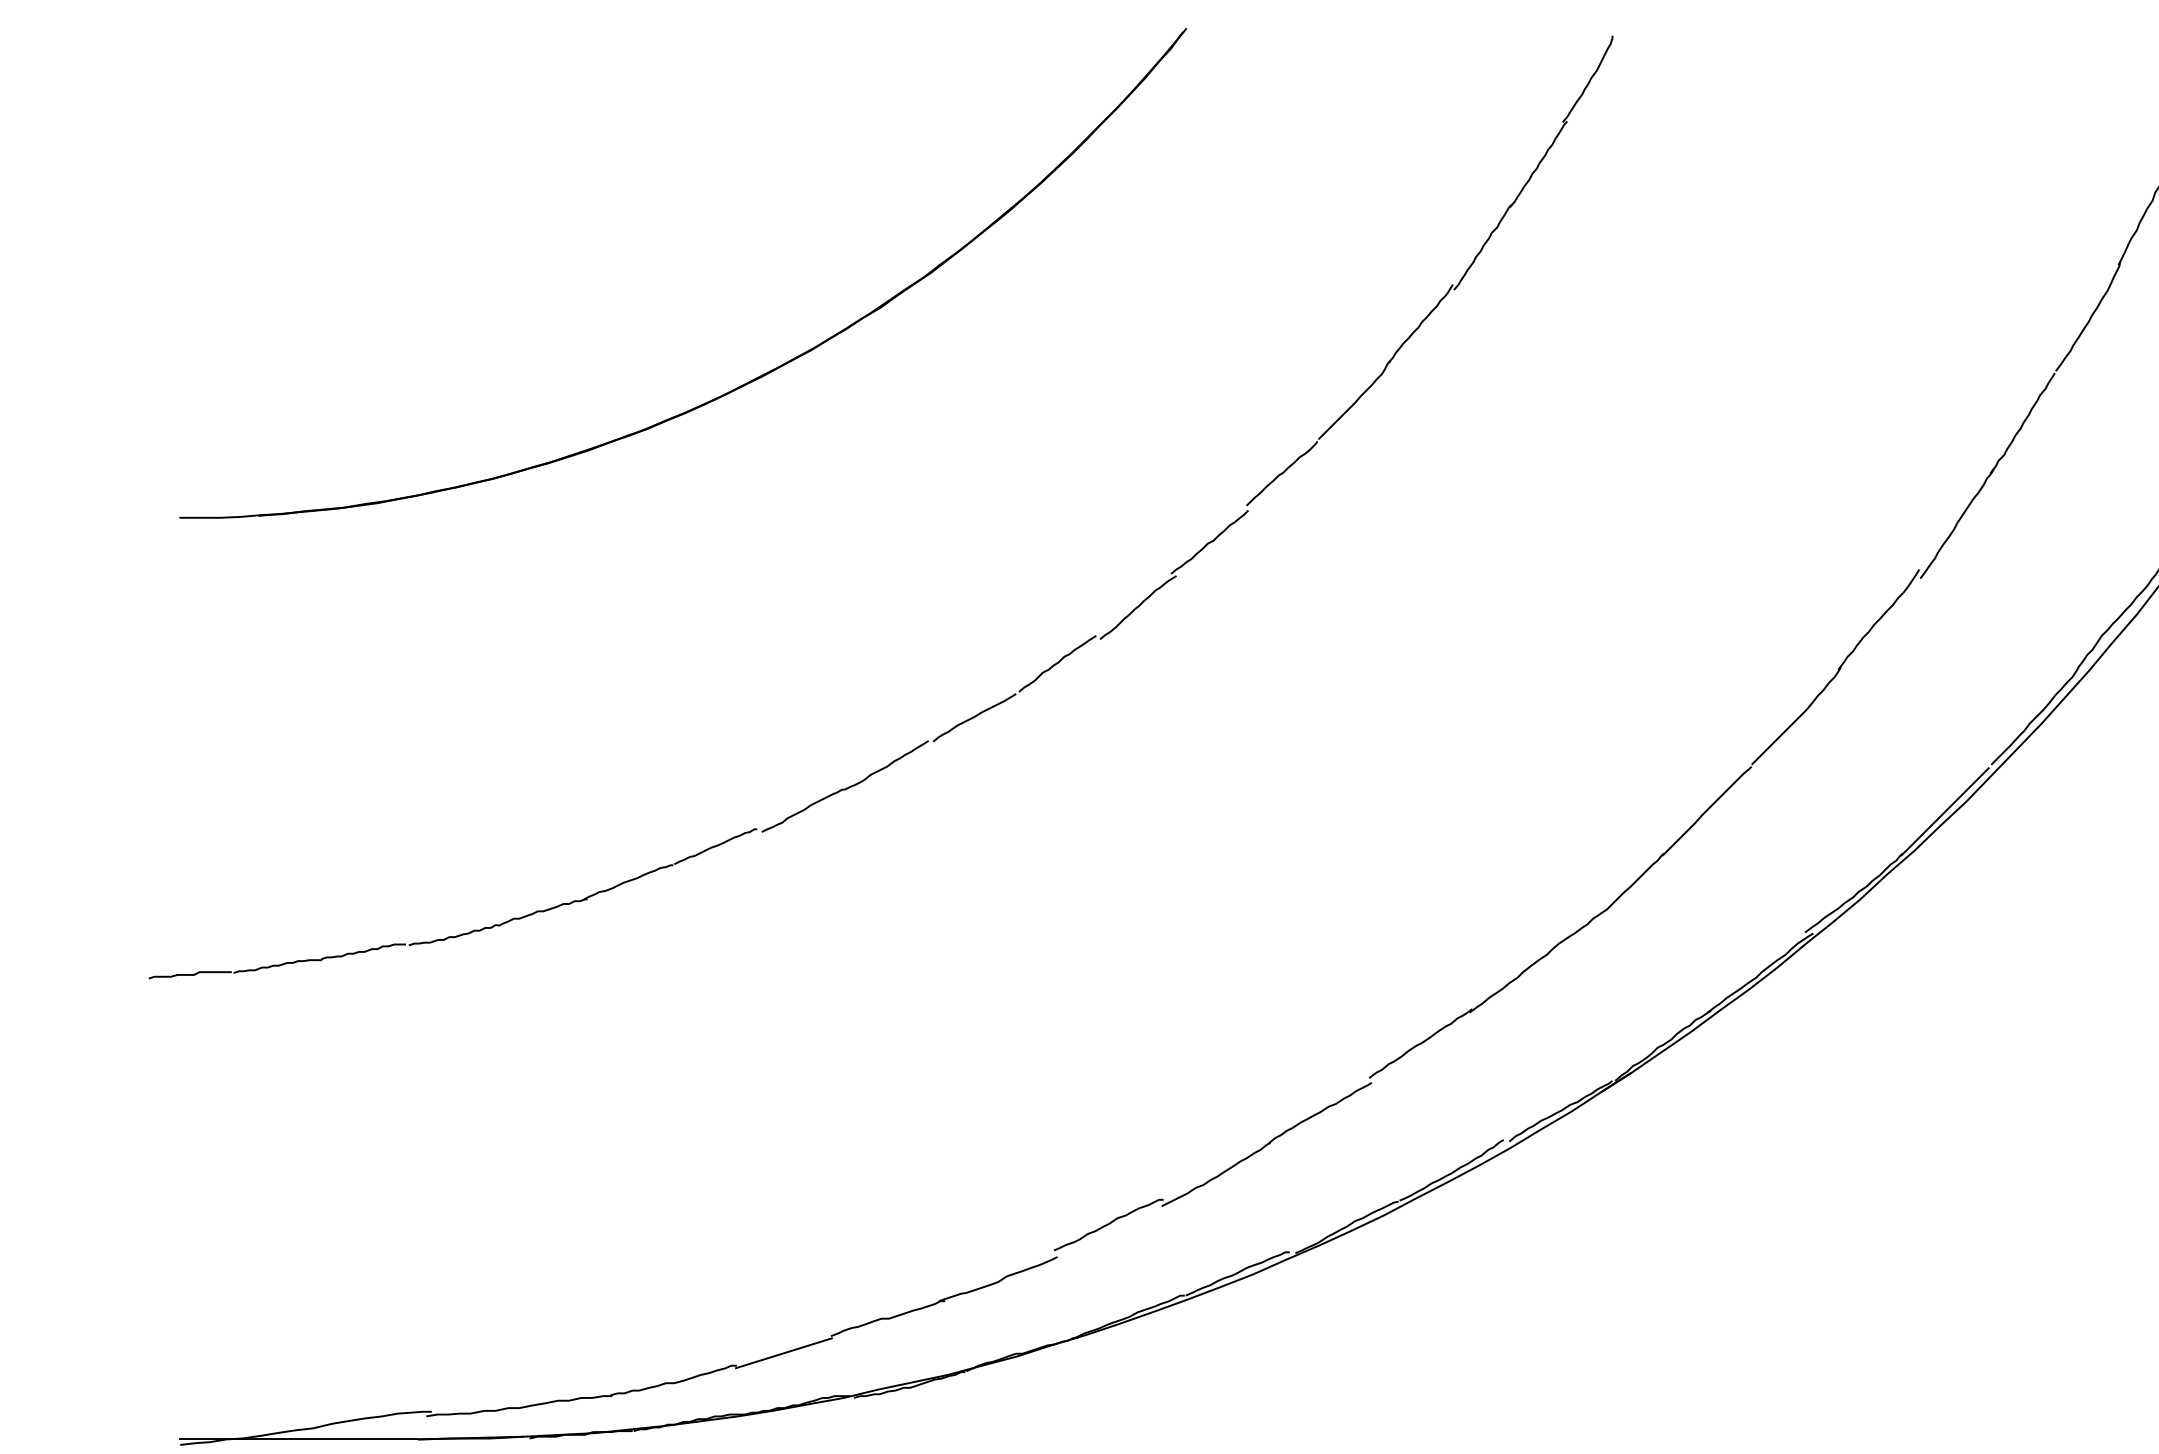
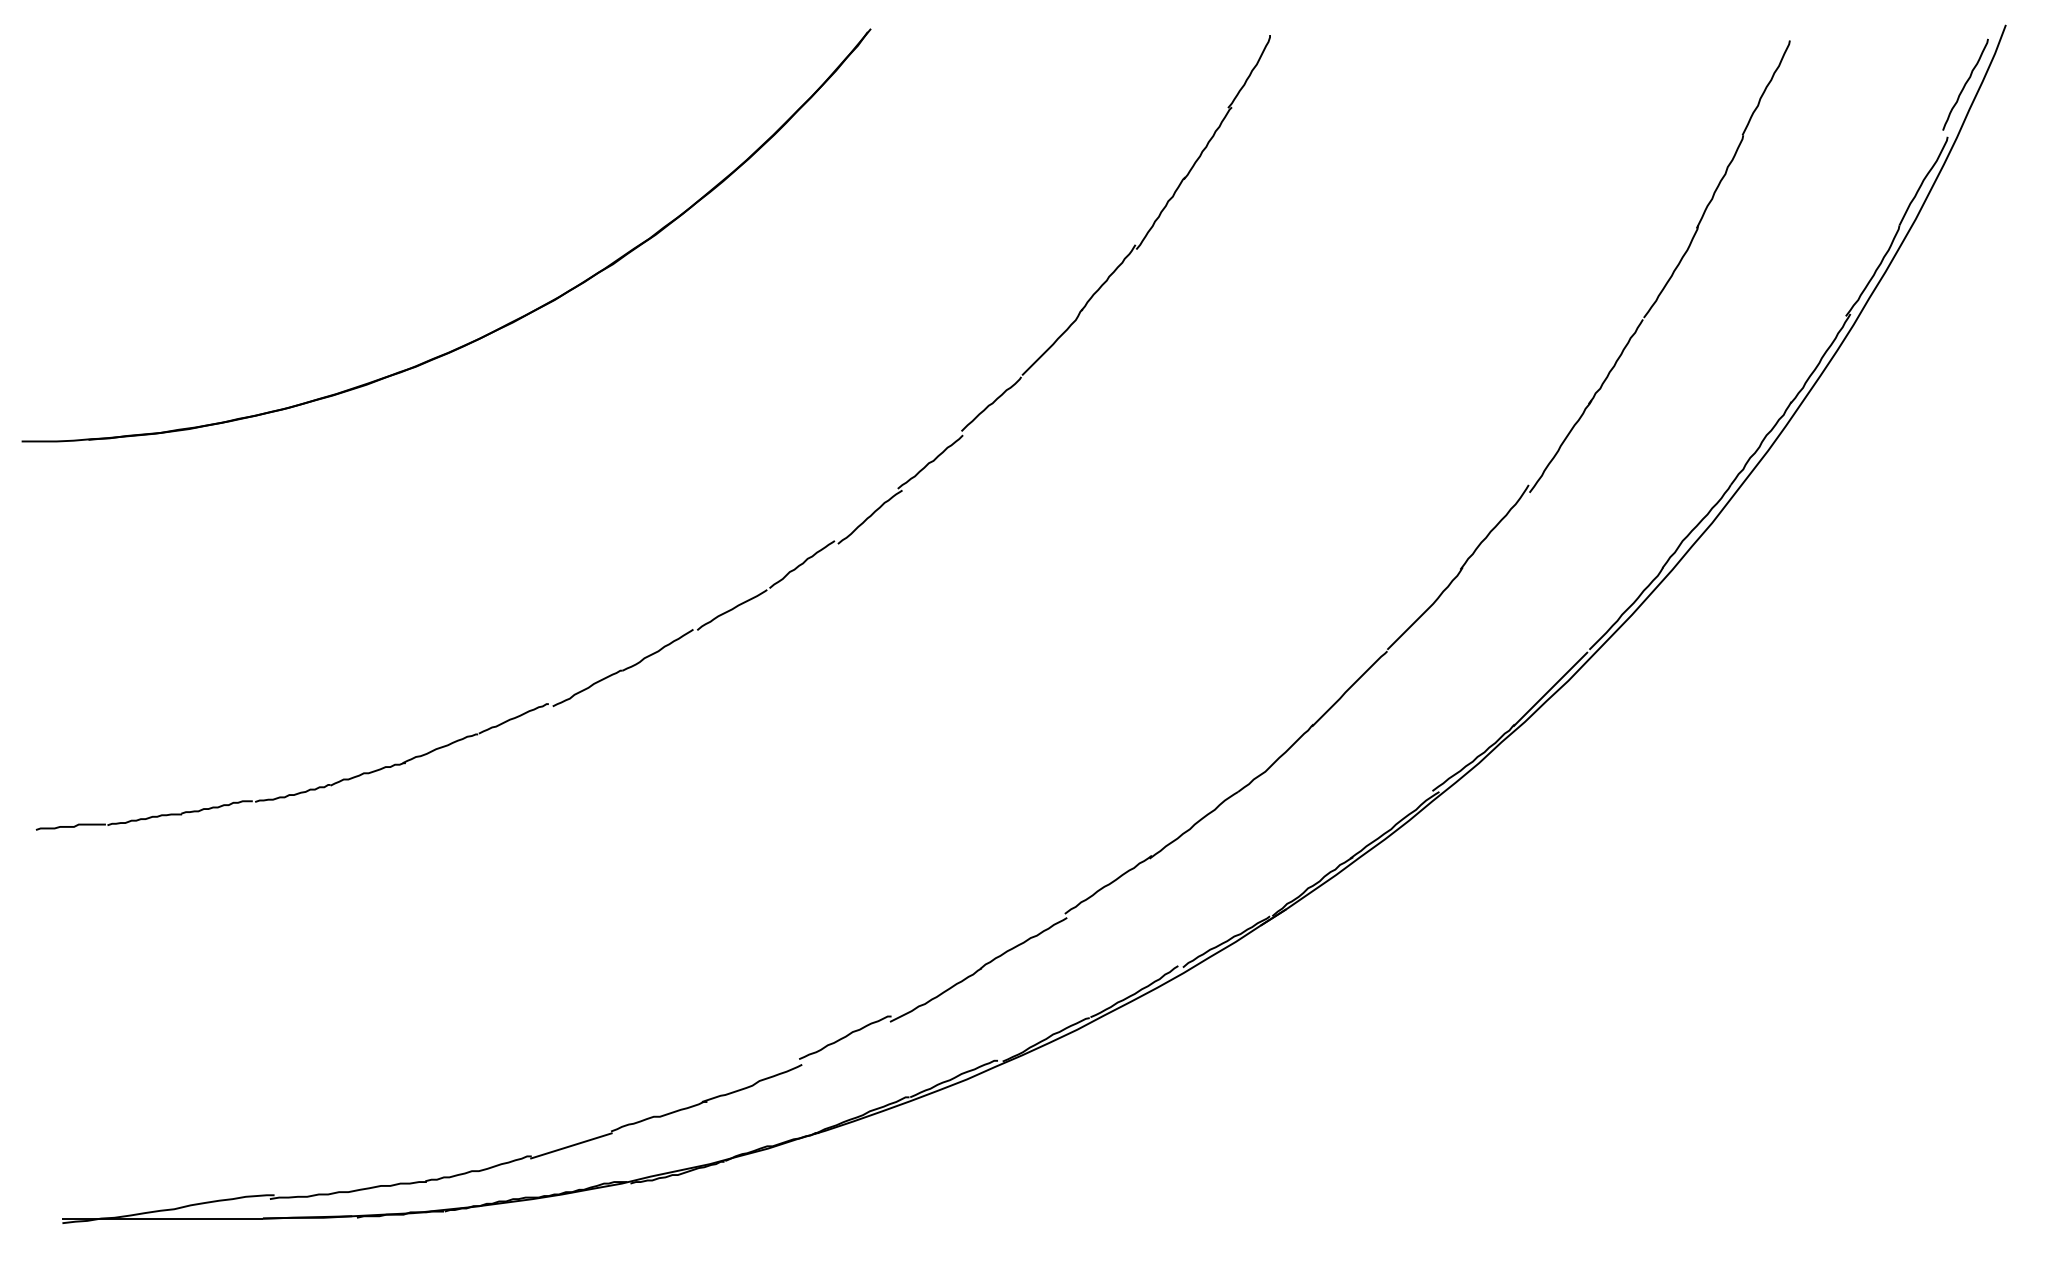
part: (738, 386) -> (493, 330), moved

